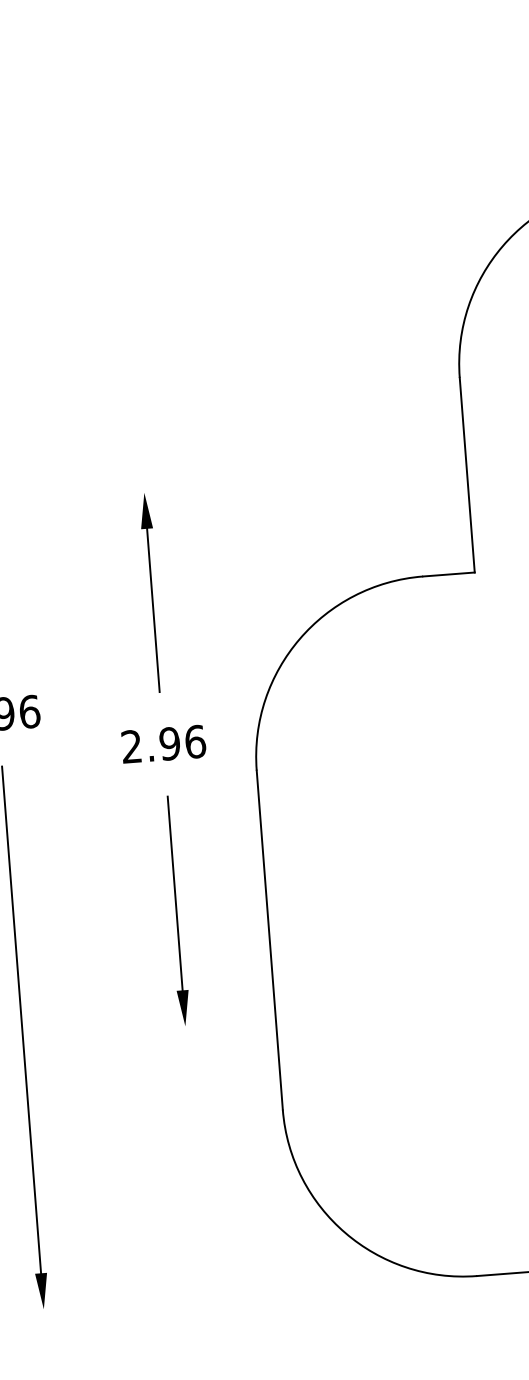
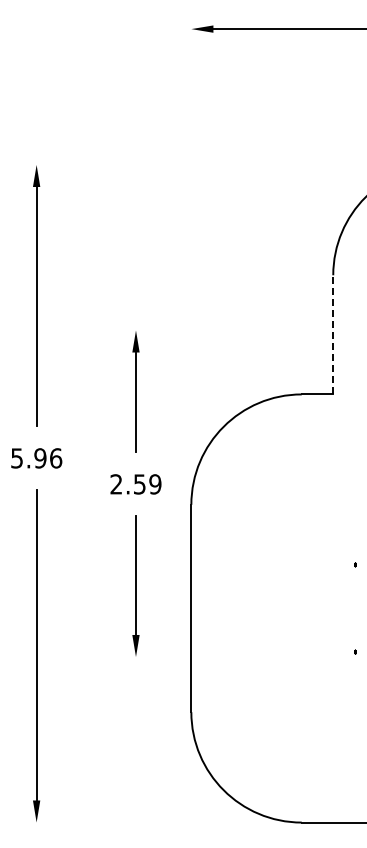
line: (467, 474) -> (333, 334), solid -> dashed
text: (182, 743) -> (147, 484), 2.96 -> 2.59

